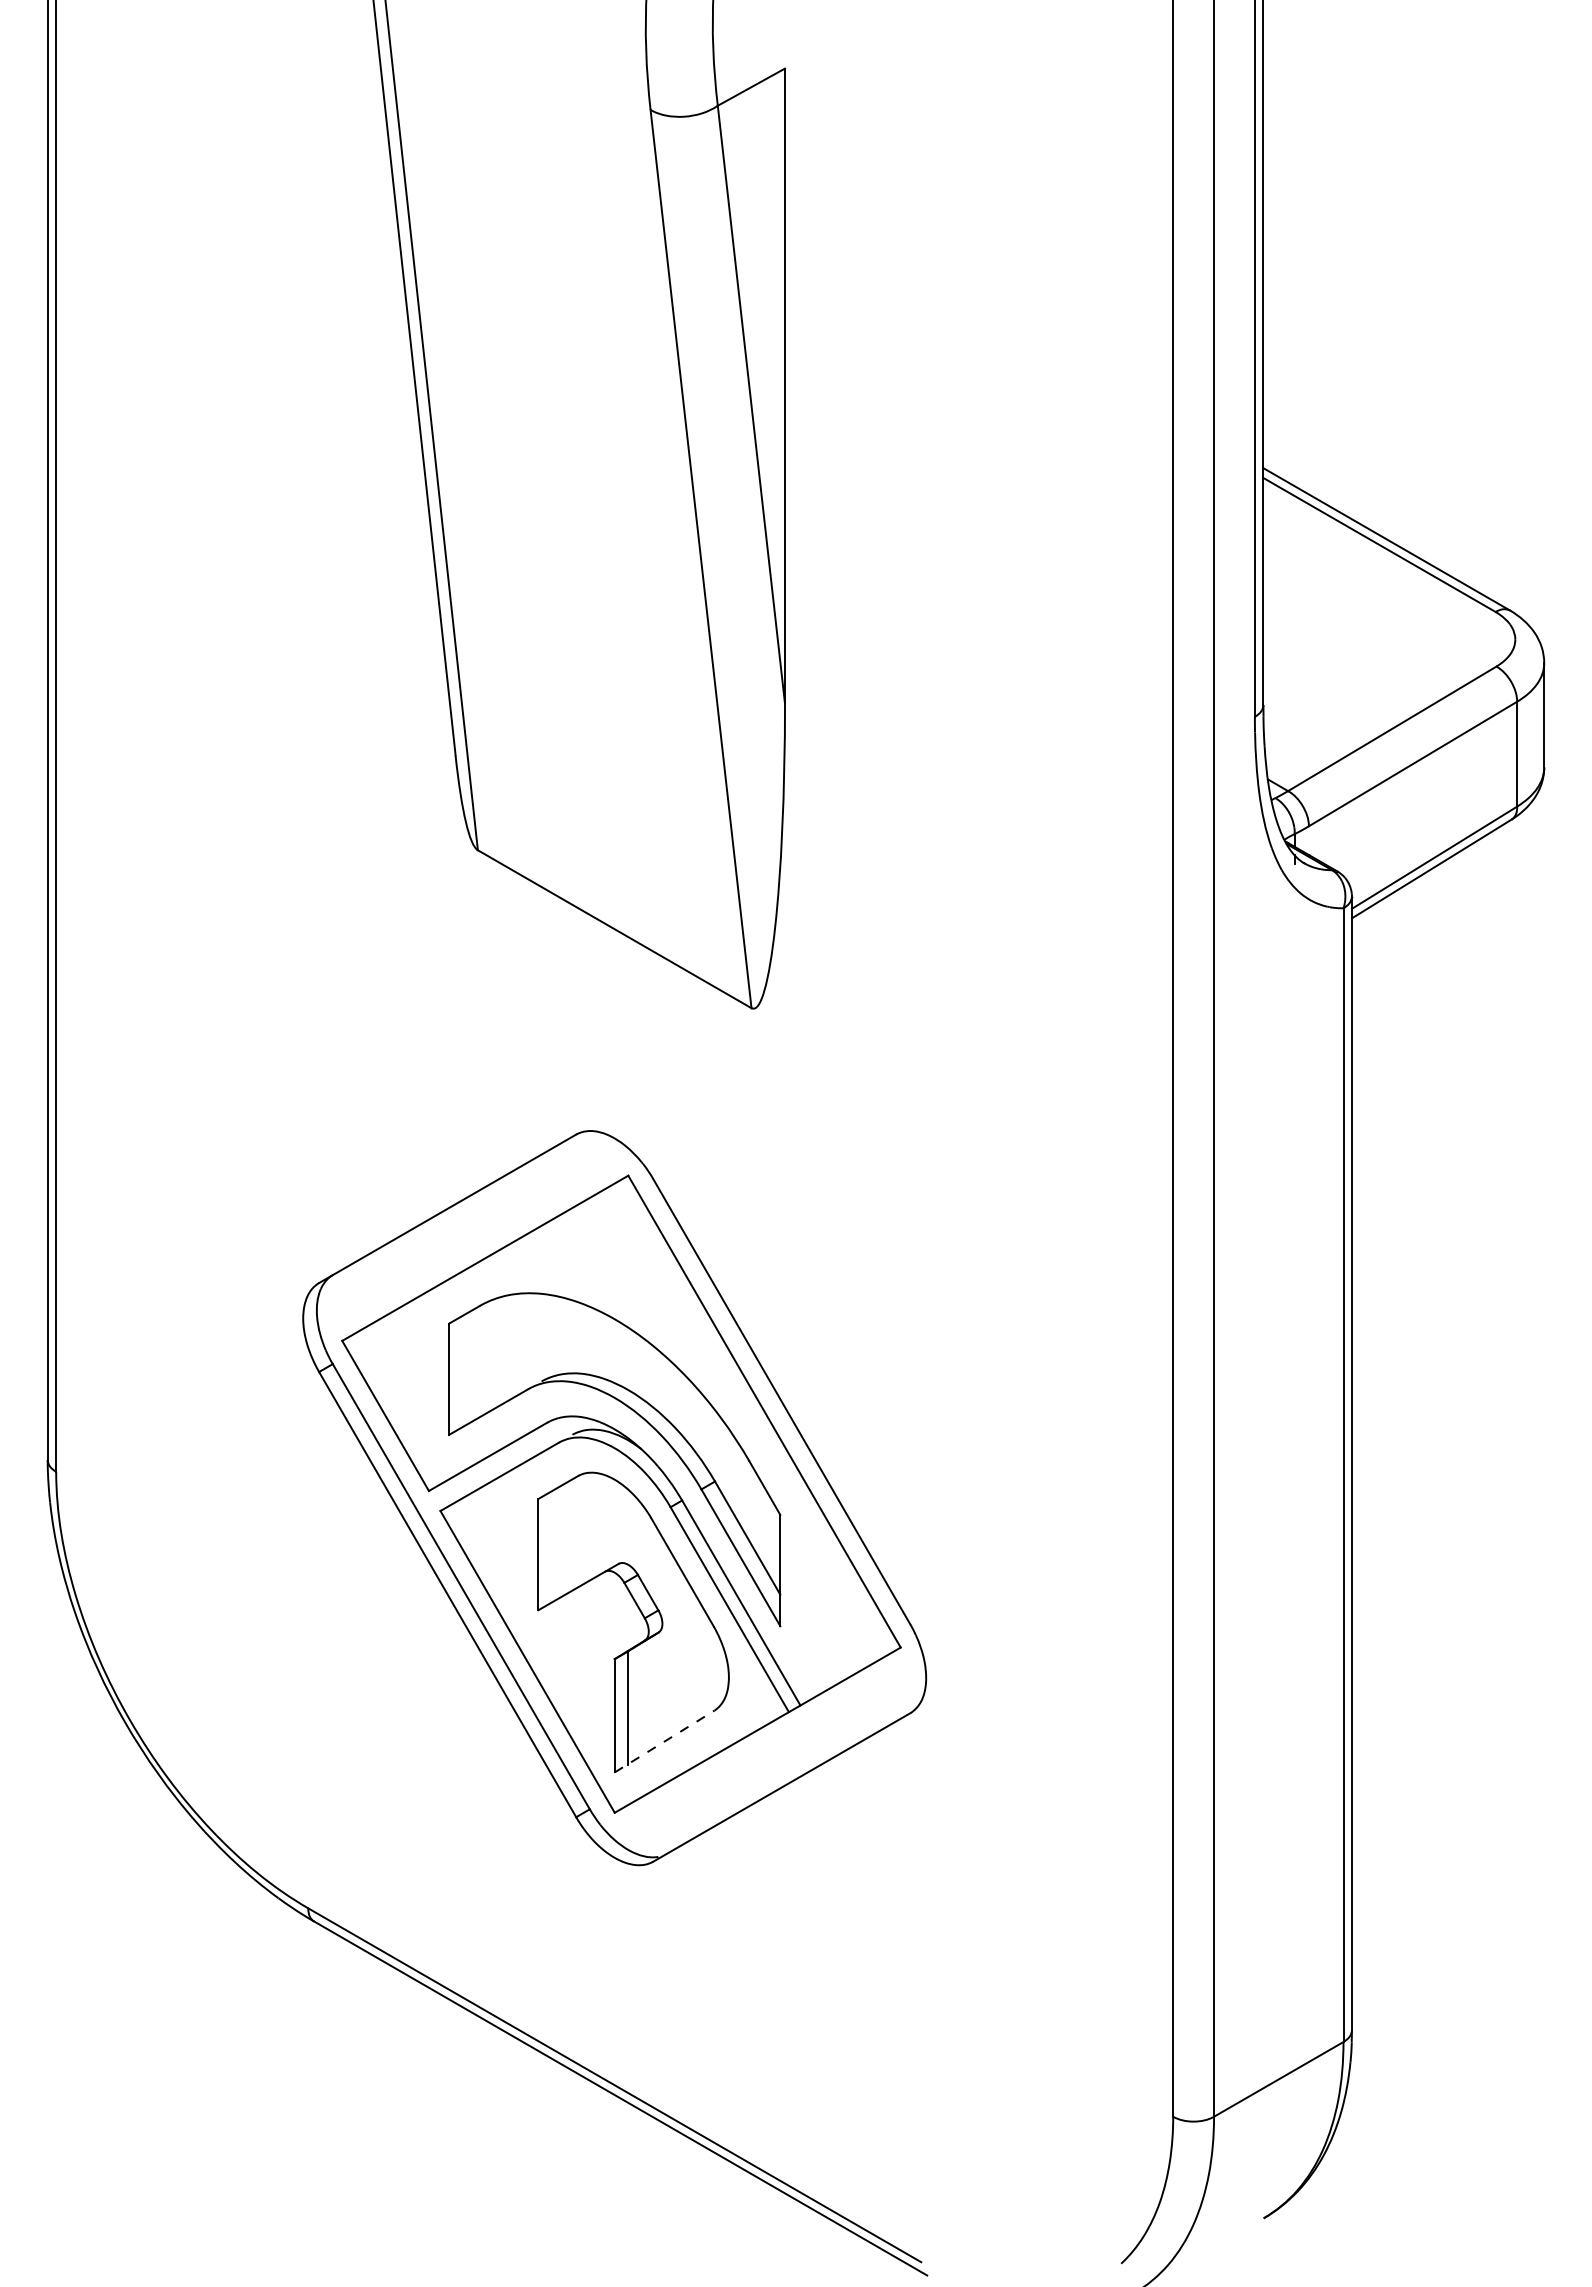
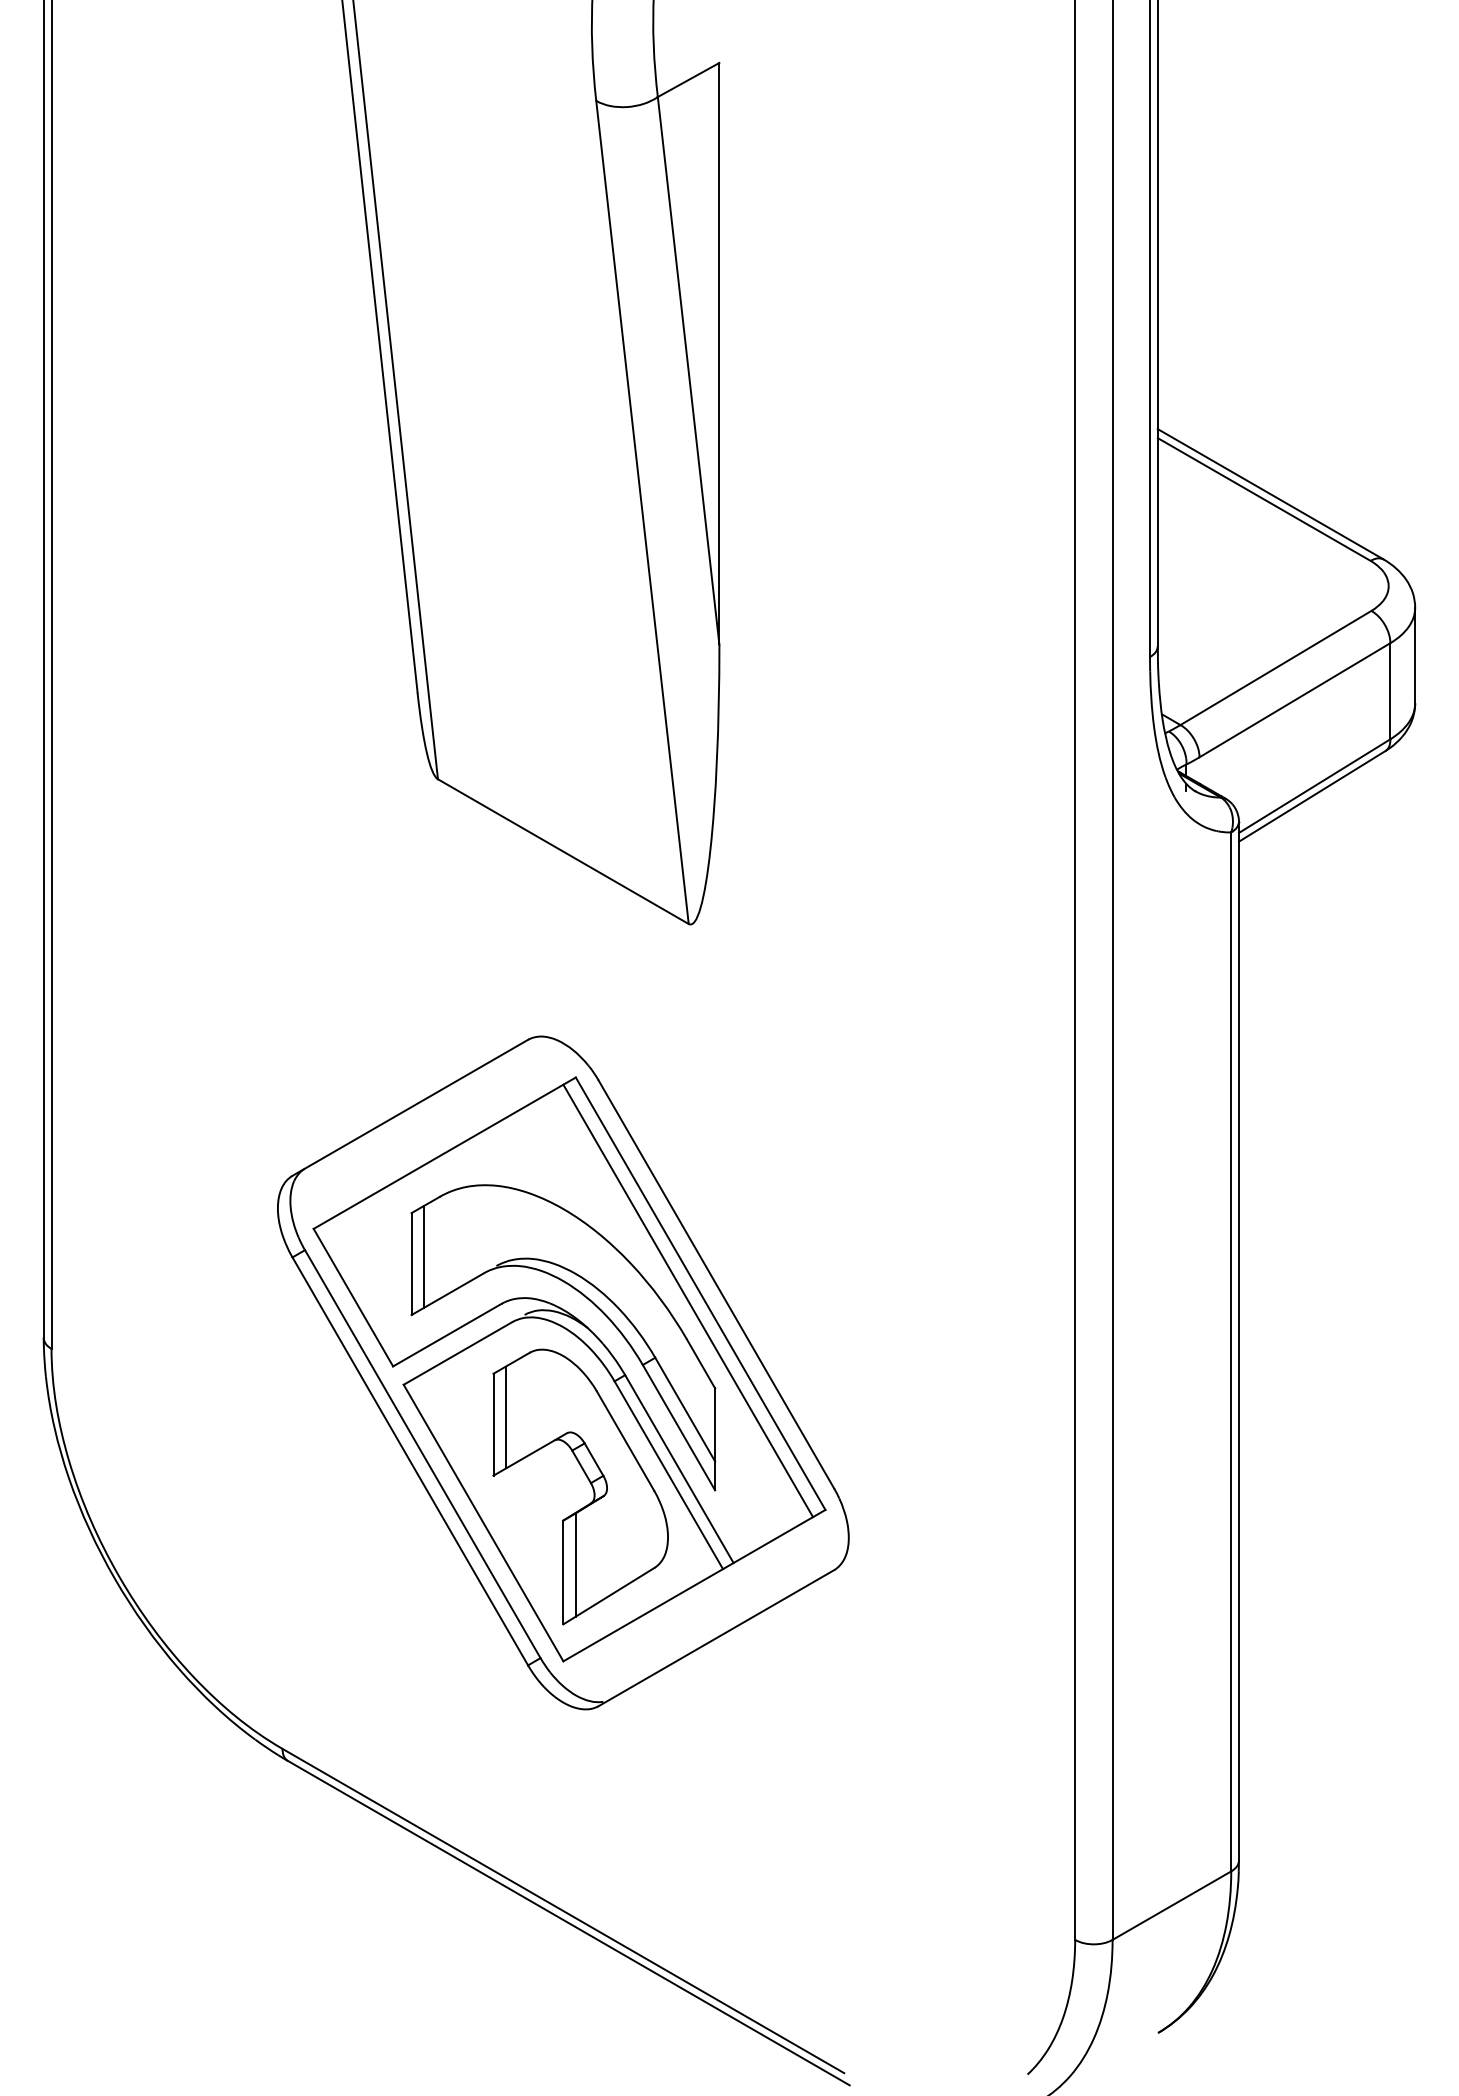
line: (462, 1371) -> (423, 1256), added
line: (750, 1419) -> (687, 1300), added
line: (552, 1546) -> (506, 1417), added
line: (664, 1741) -> (608, 1596), dashed -> solid

